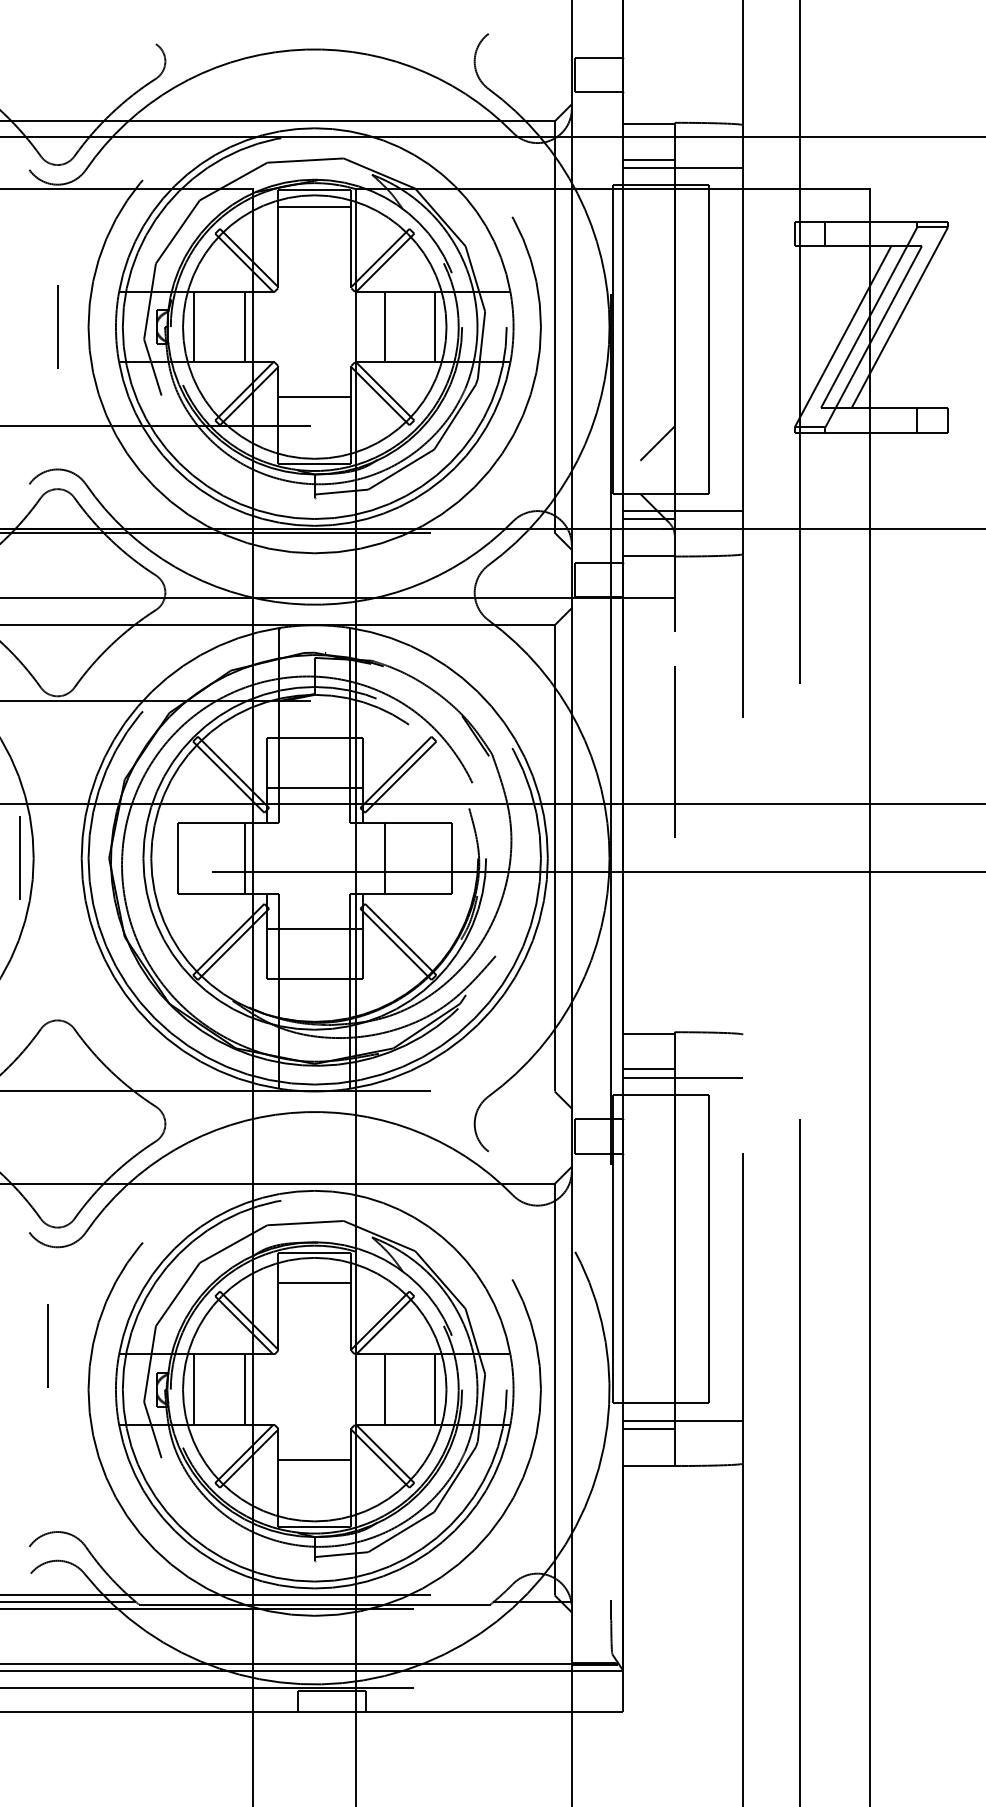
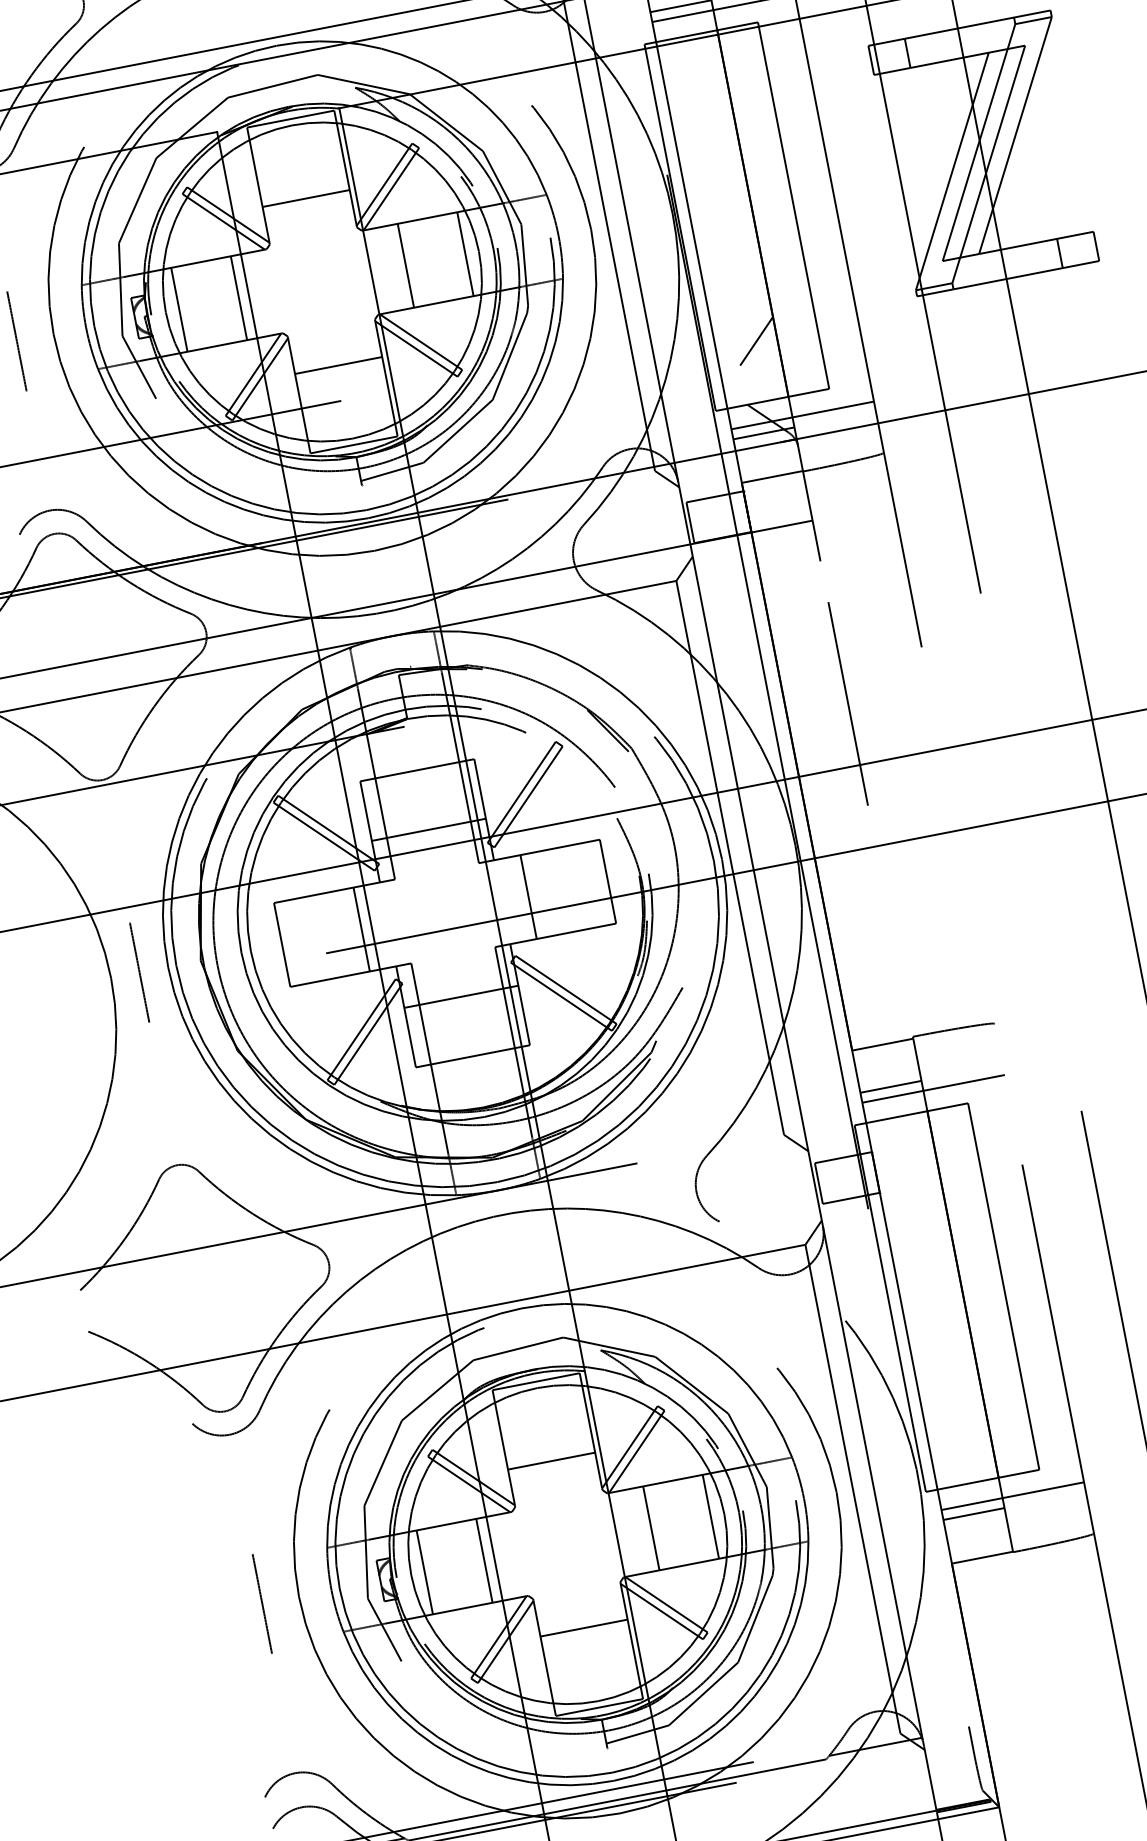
line: (314, 206) -> (305, 198), moved
line: (19, 857) -> (139, 971), moved
line: (314, 1283) -> (551, 1461), moved
line: (47, 1345) -> (262, 1603), moved

